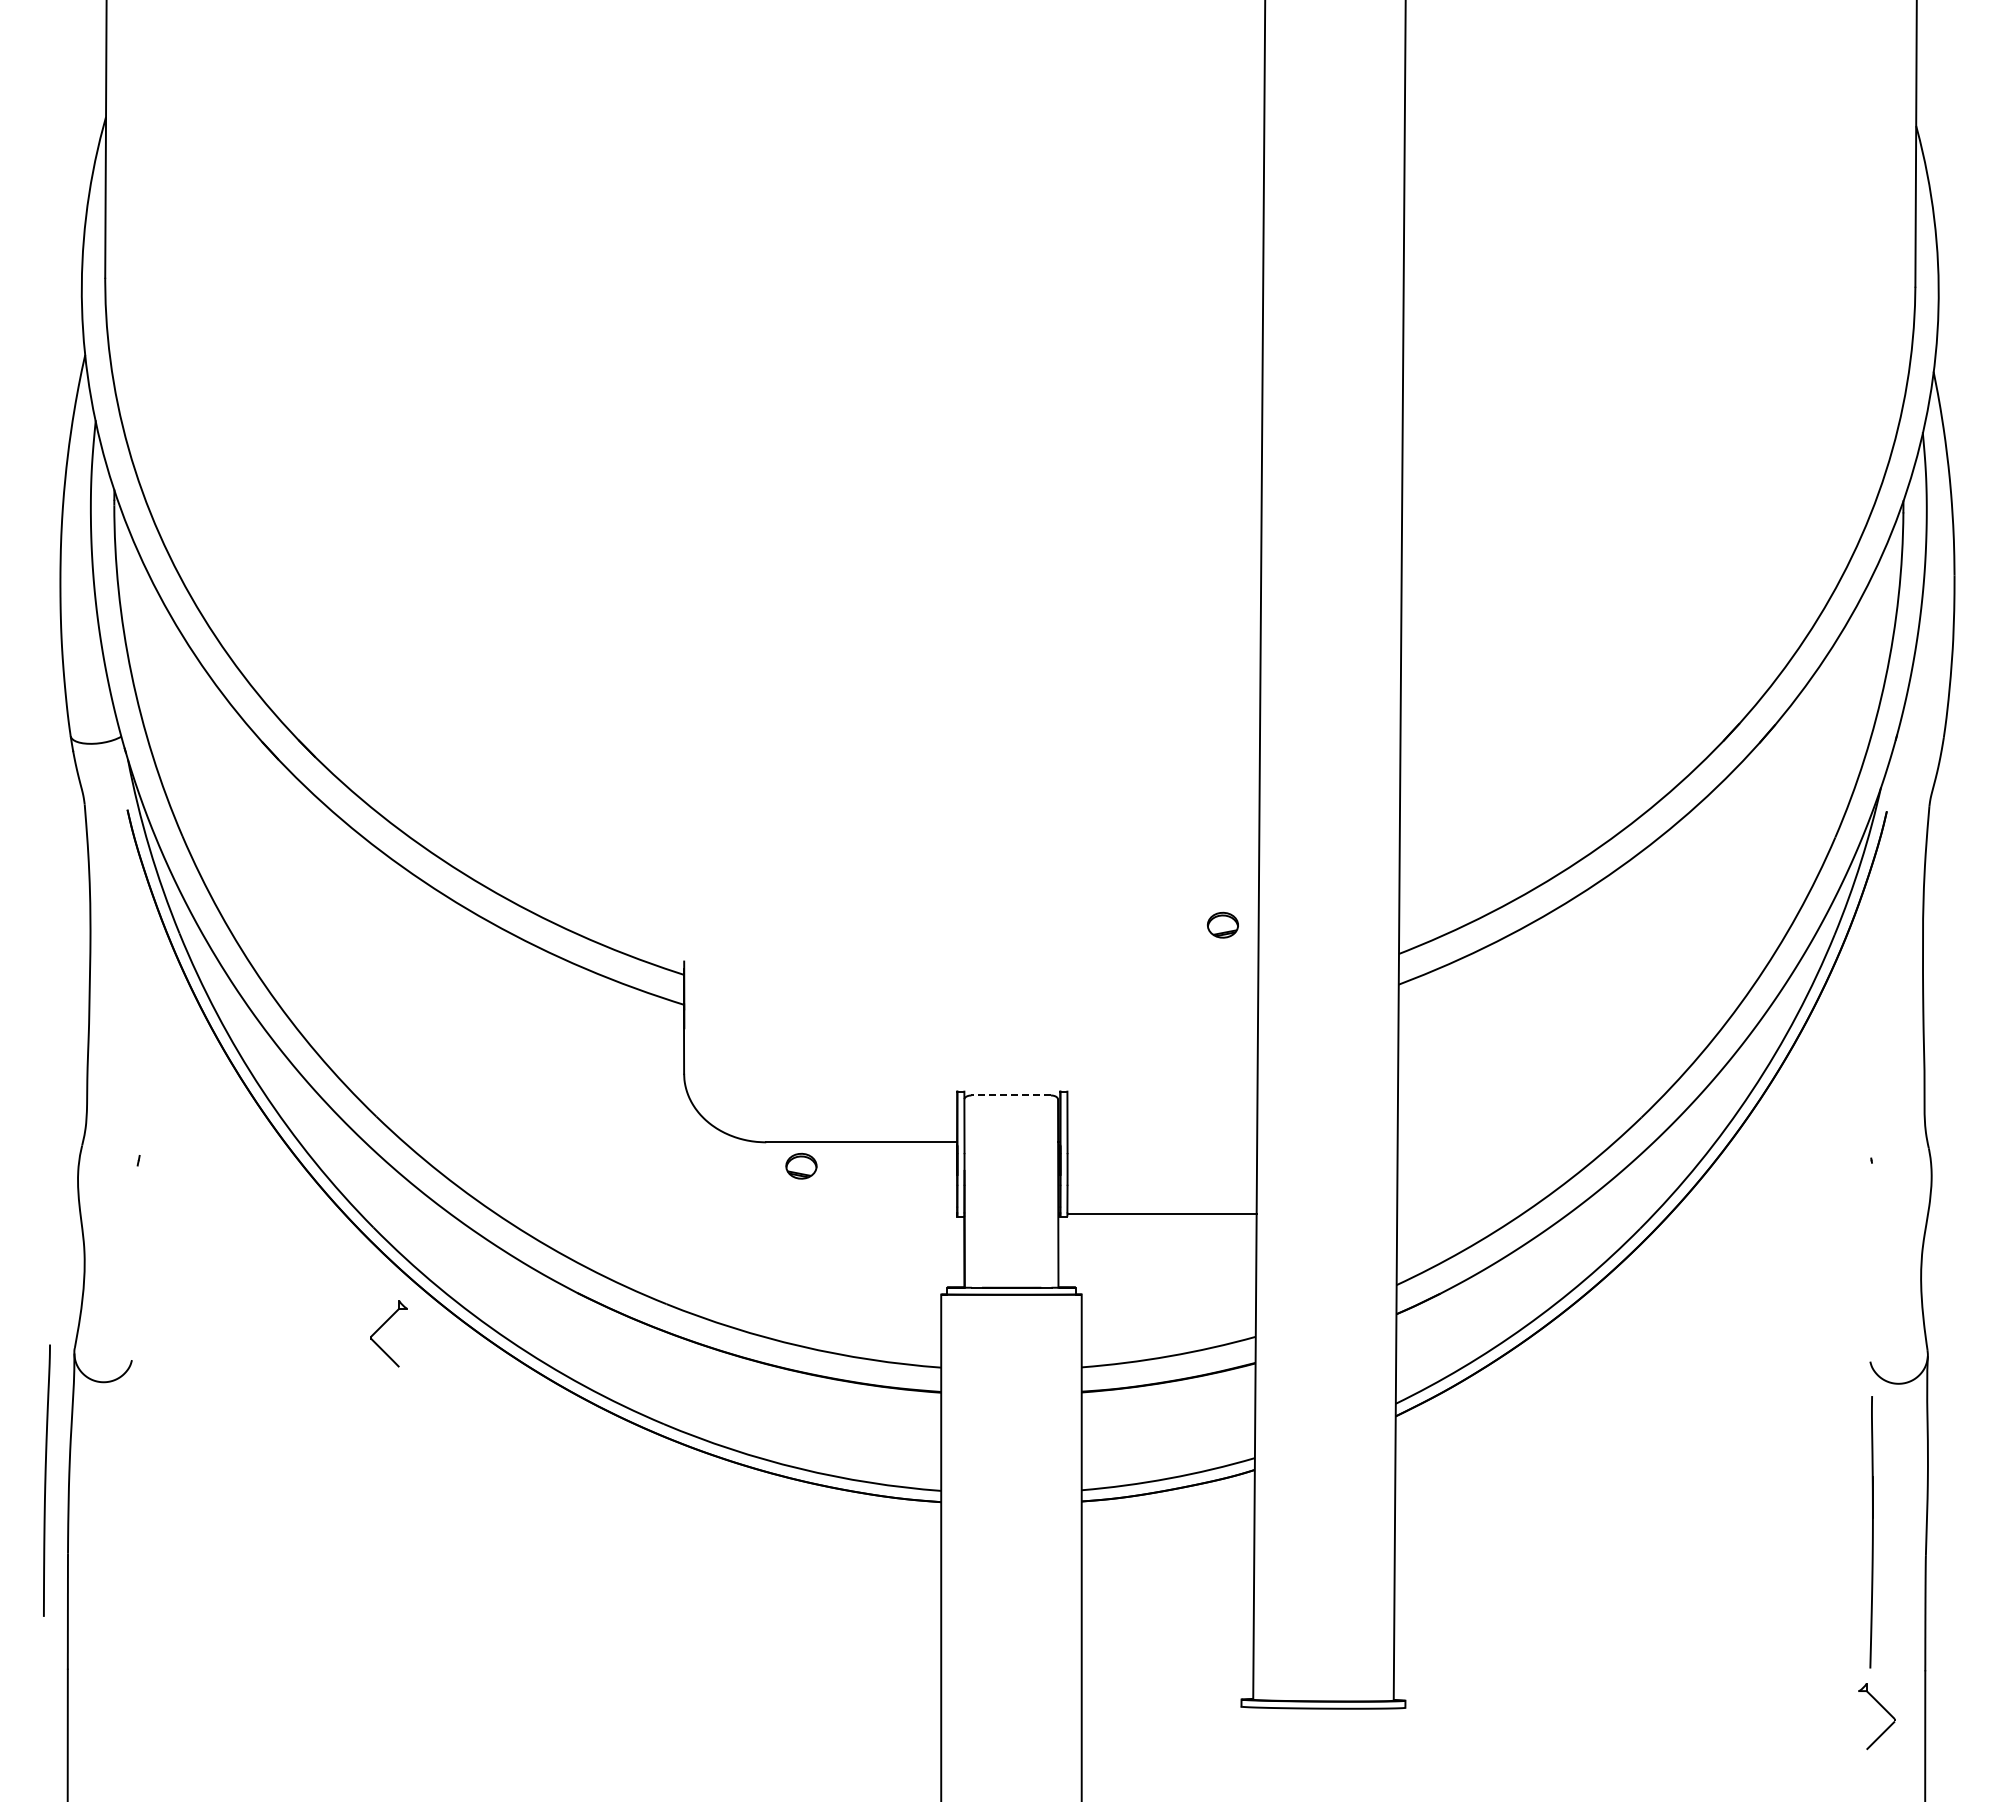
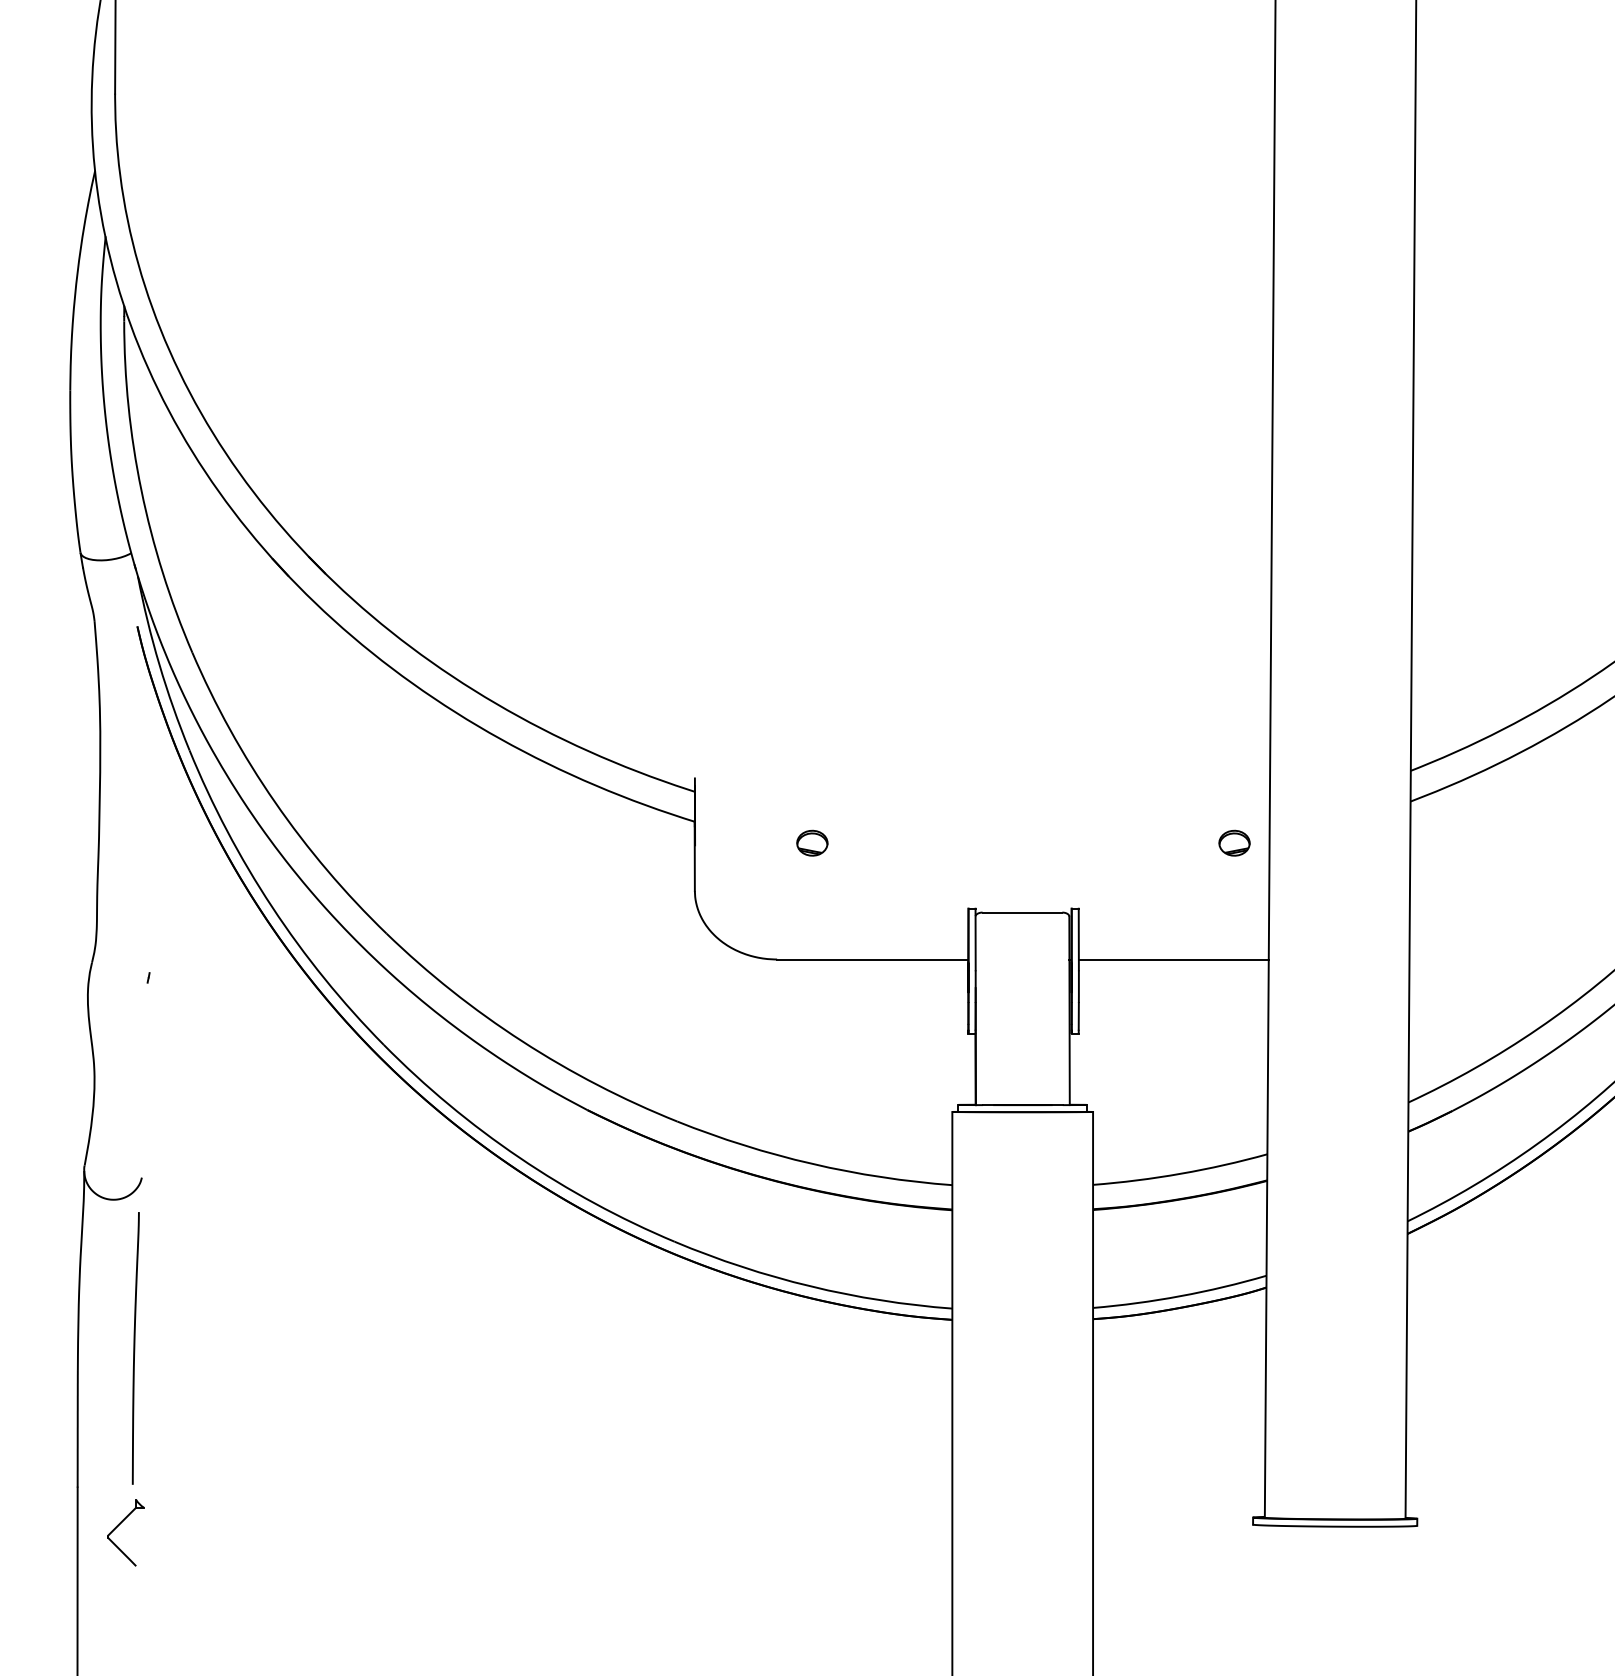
part: (1222, 924) -> (1234, 842), moved
line: (1011, 1095) -> (1022, 912), dashed -> solid
part: (801, 1165) -> (812, 842), moved
line: (1162, 1214) -> (1173, 959), moved
part: (382, 1326) -> (119, 1525), moved
curve: (46, 1480) -> (135, 1348), moved

